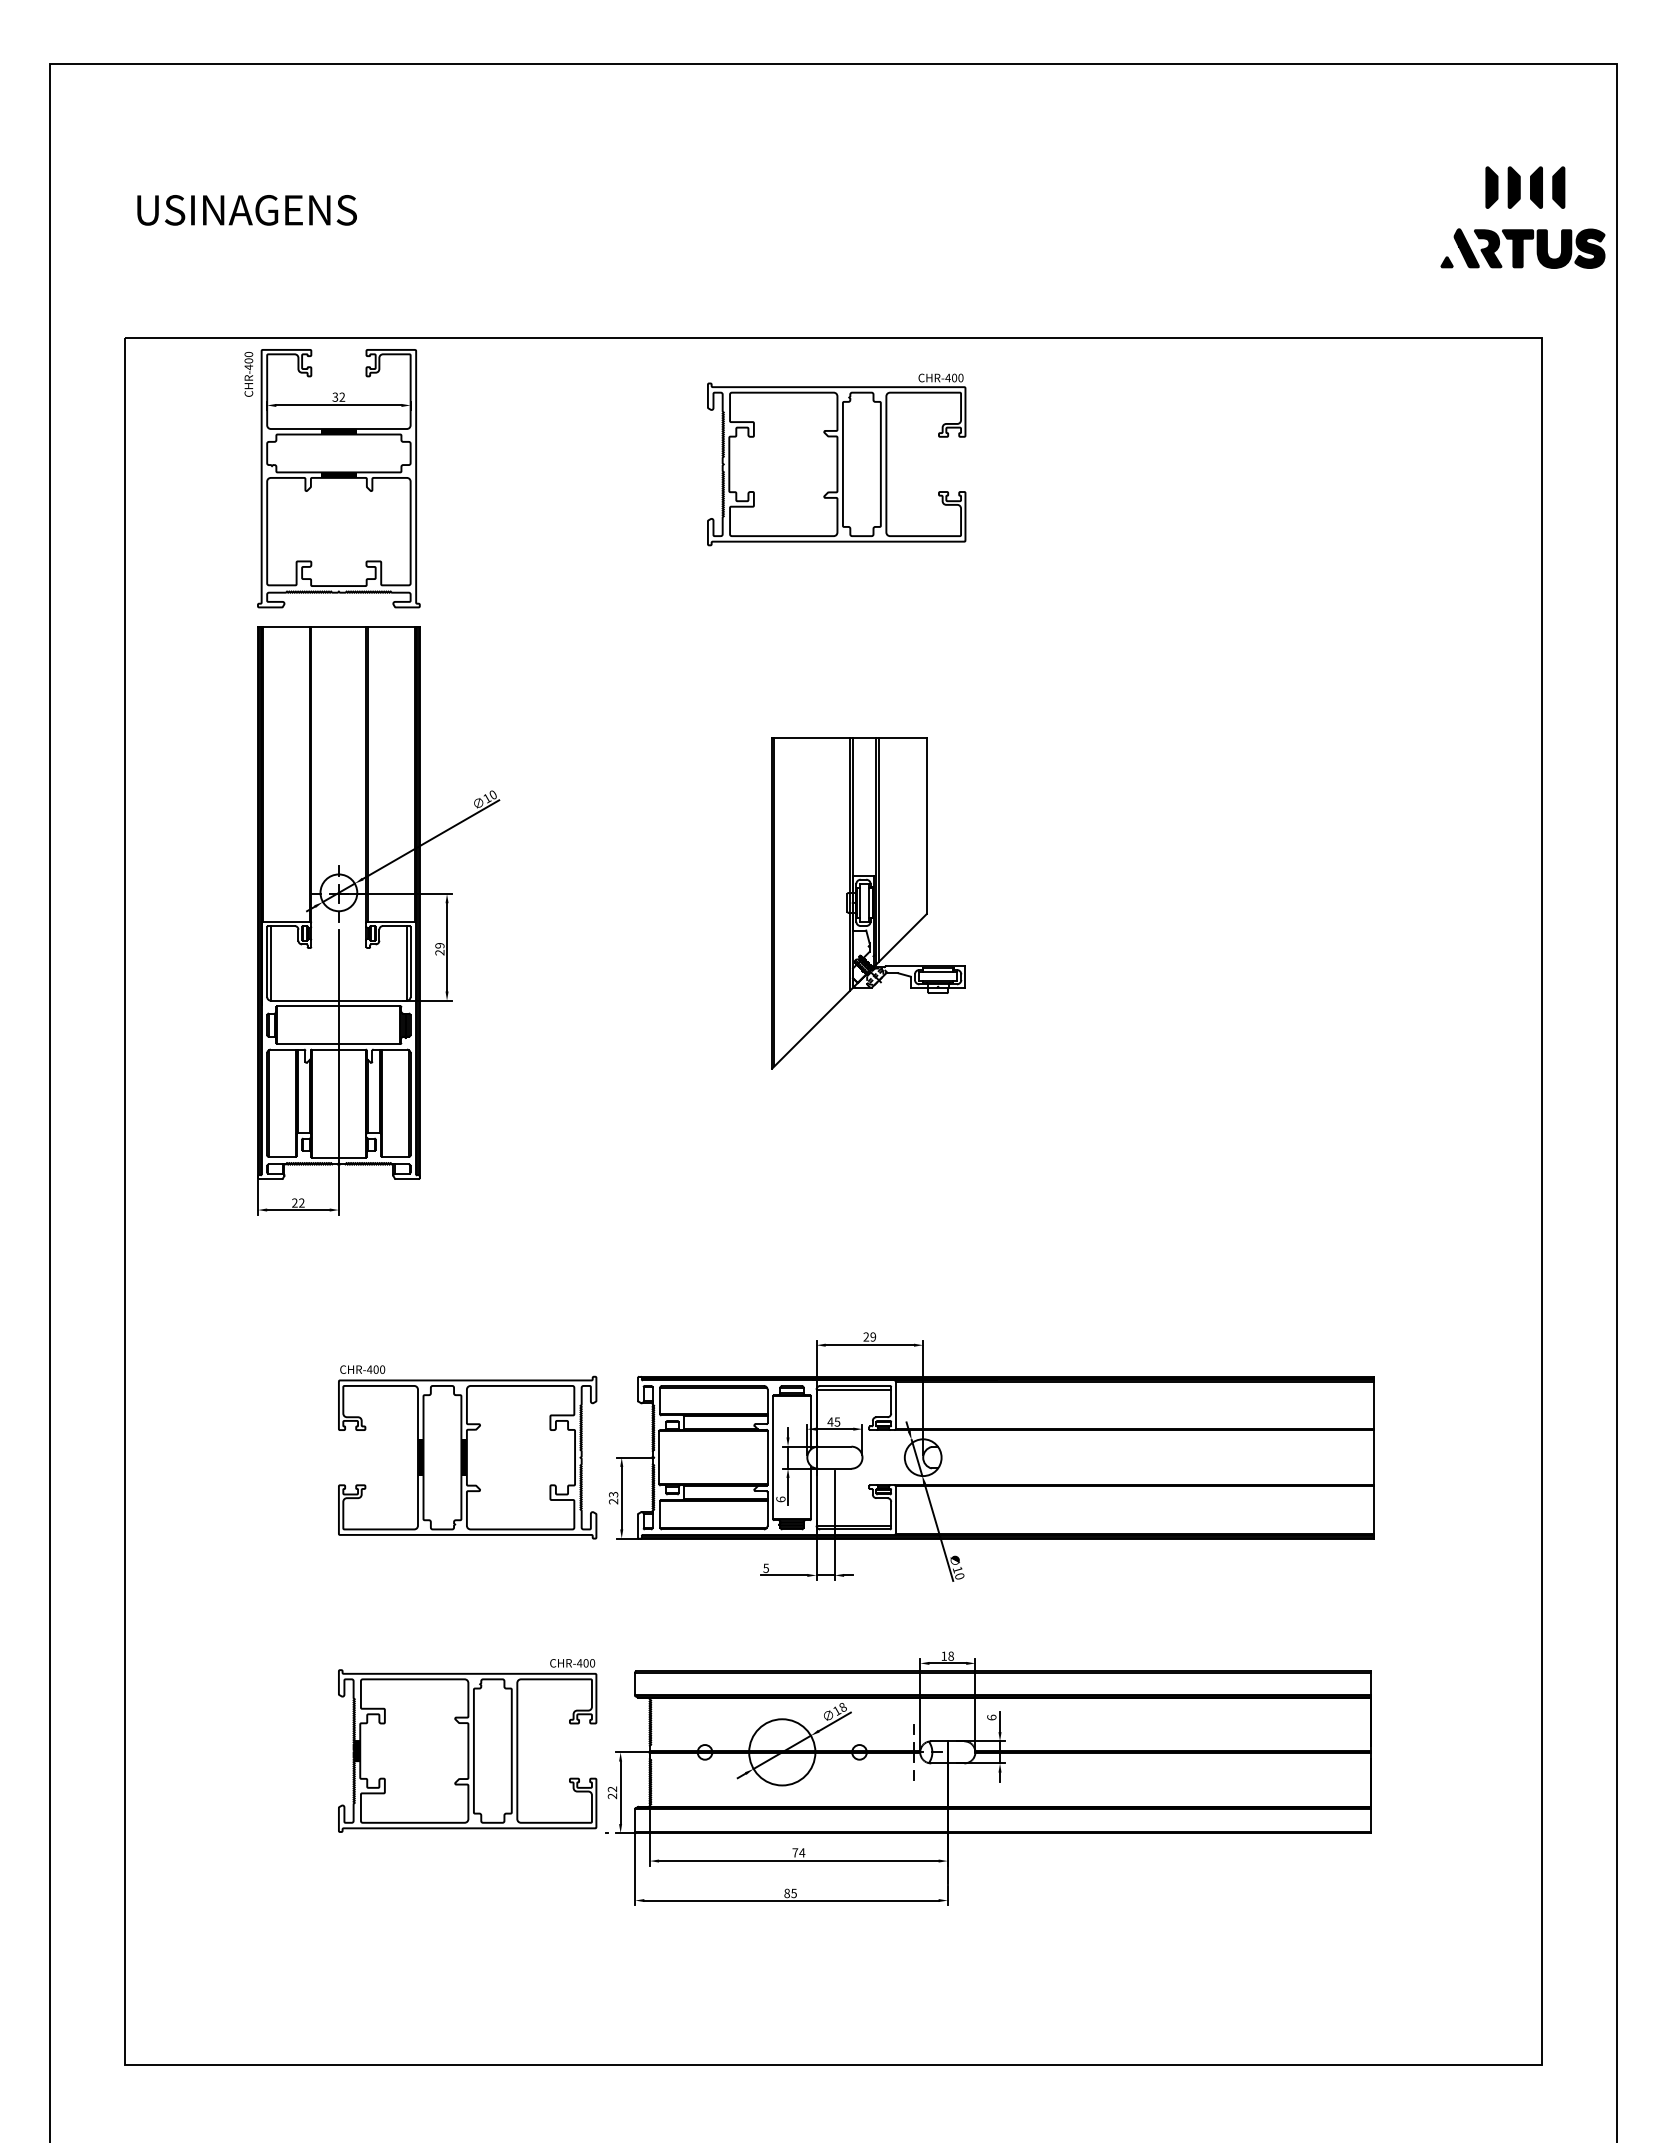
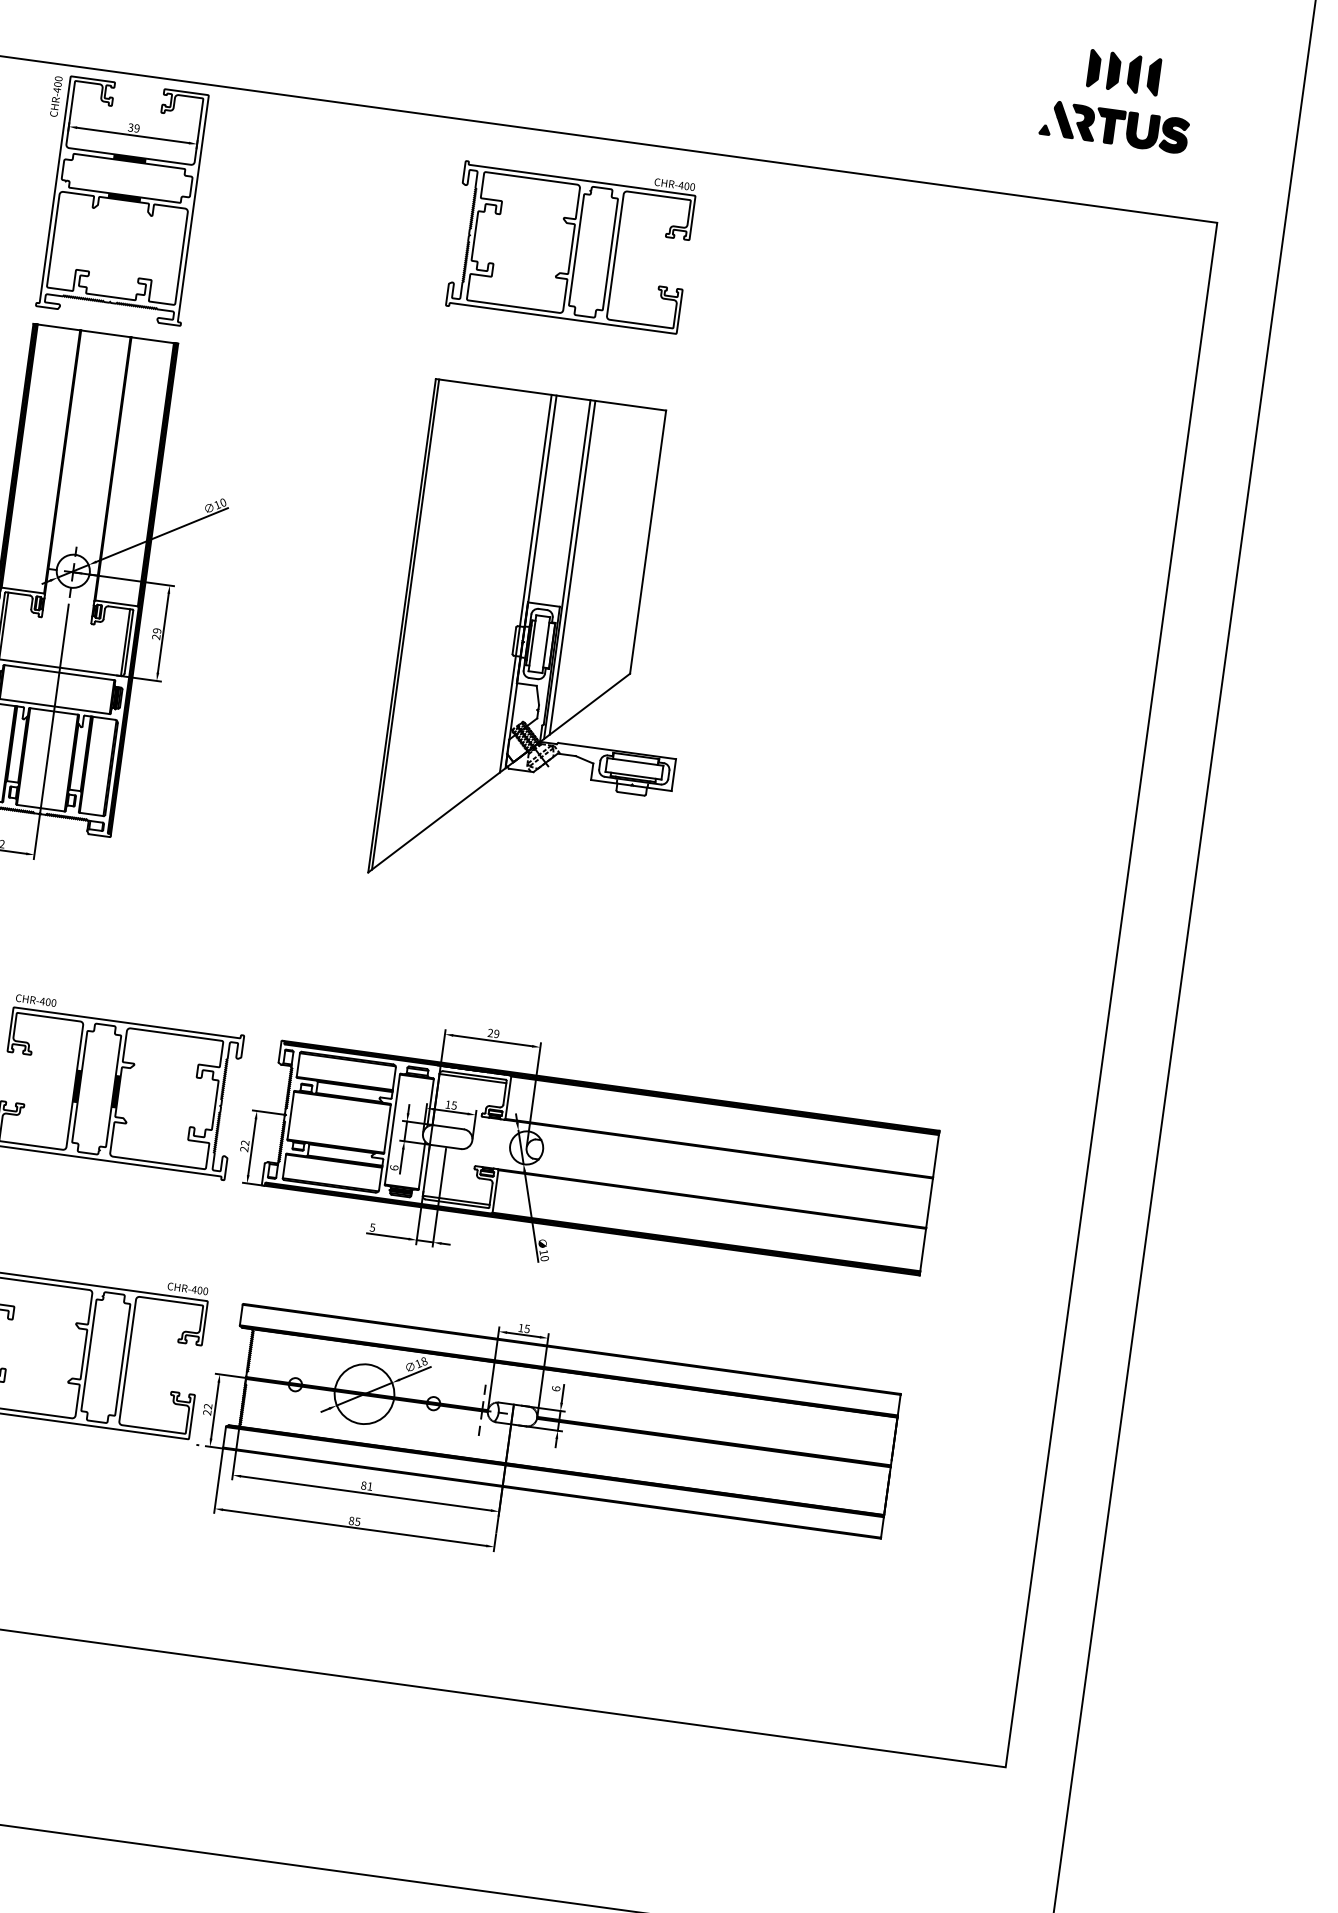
part: (1522, 229) -> (1116, 109), moved
text: (342, 397) -> (137, 128), 32 -> 39
part: (868, 902) -> (545, 644), size x1.67
text: (830, 1421) -> (448, 1104), 45 -> 15
text: (614, 1494) -> (246, 1143), 23 -> 22
text: (950, 1655) -> (526, 1328), 18 -> 15
text: (798, 1852) -> (366, 1485), 74 -> 81

